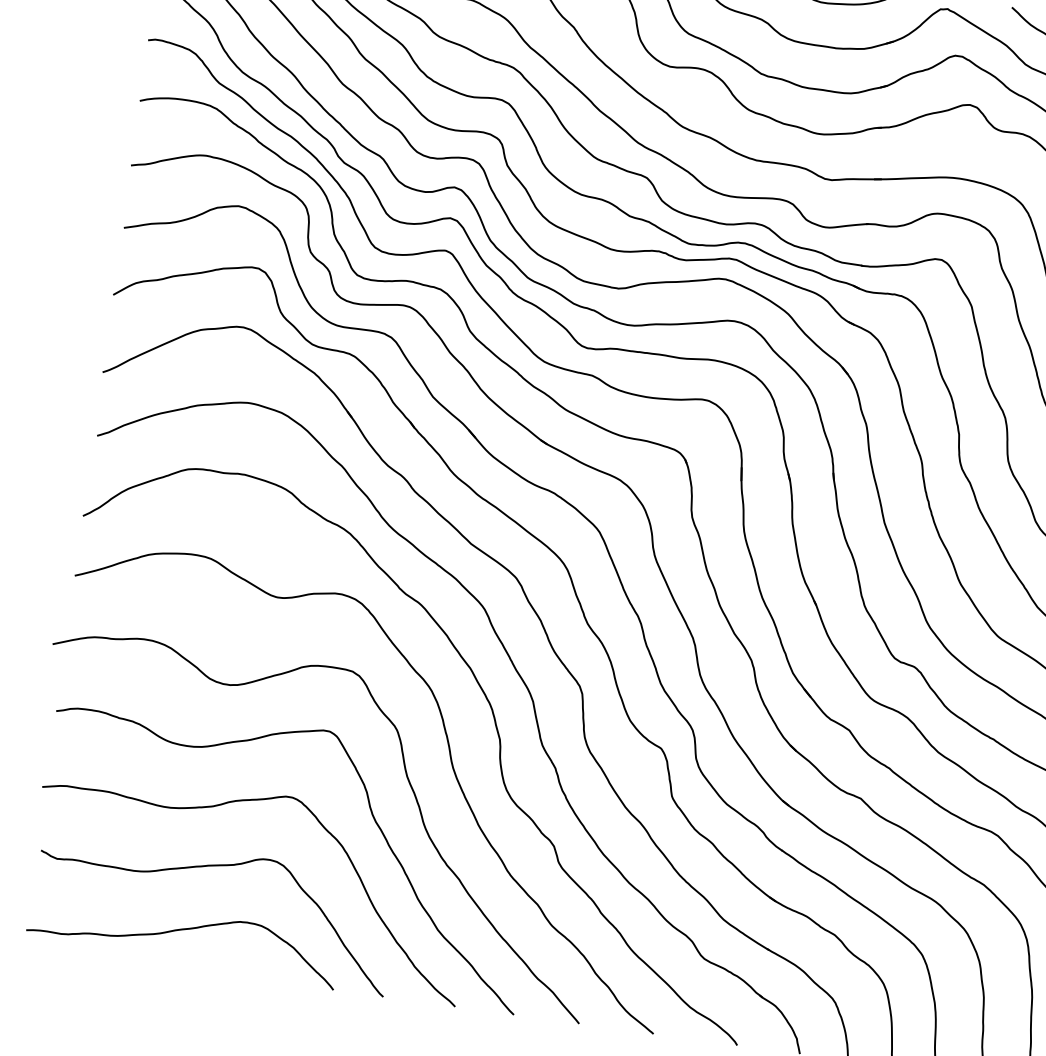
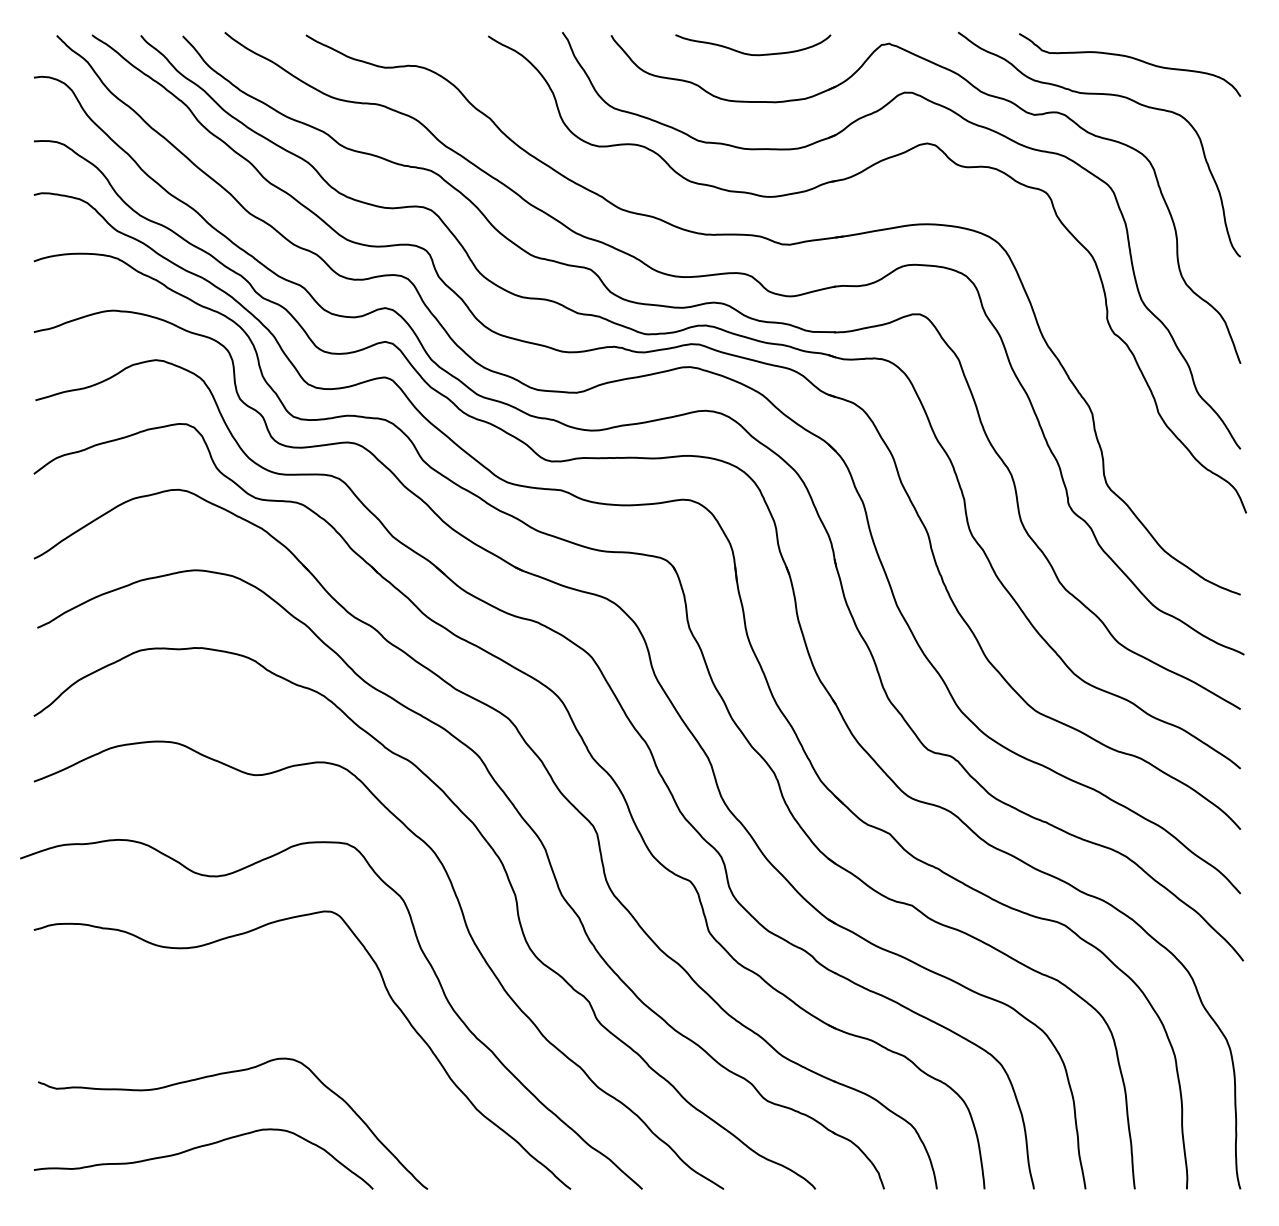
curve: (248, 801) -> (254, 998), removed

